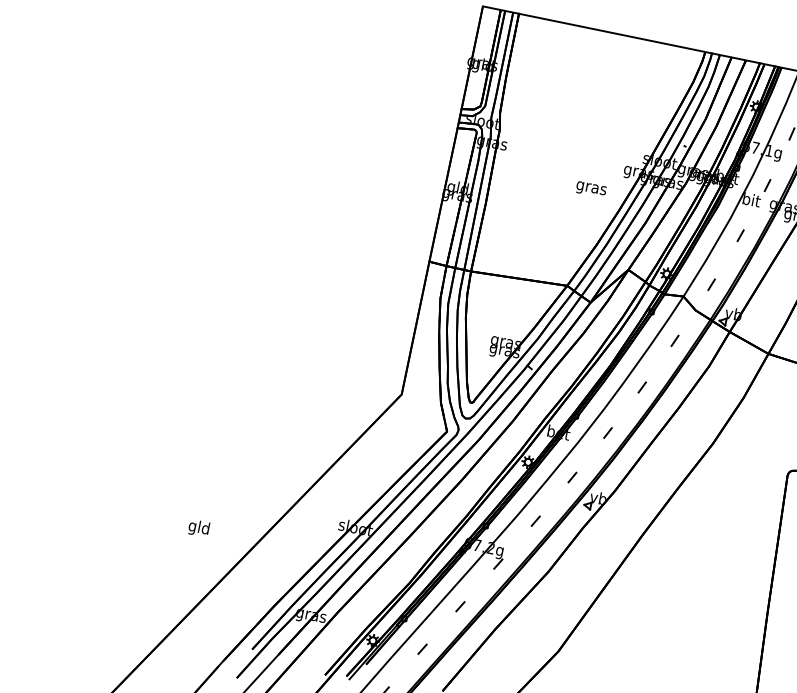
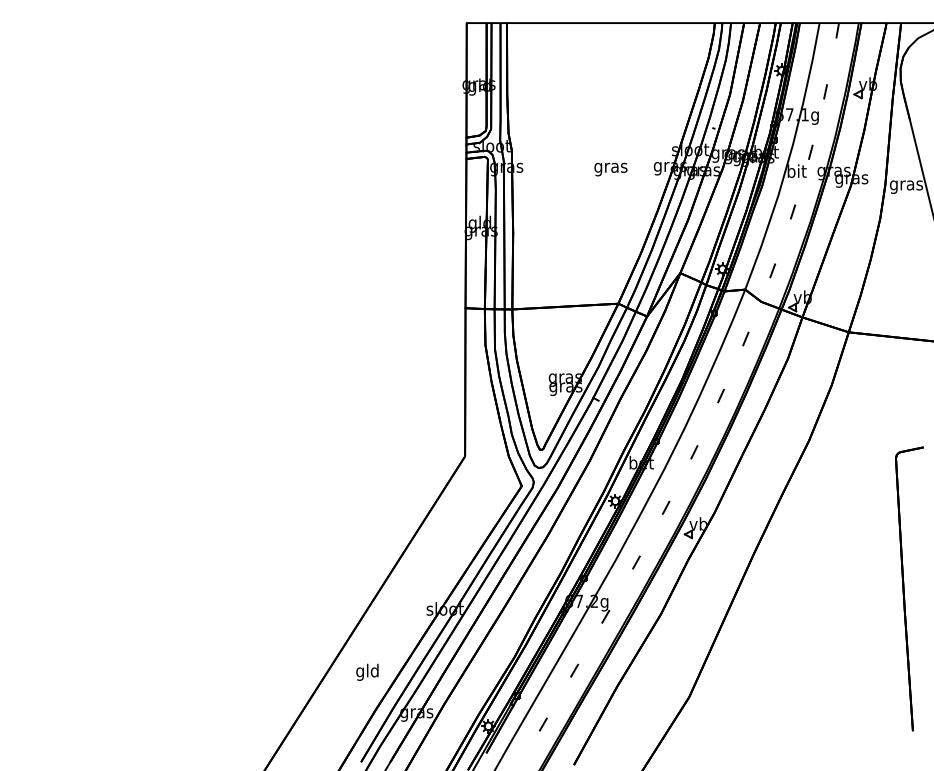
text: (590, 189) -> (610, 169), moved
text: (199, 527) -> (367, 671), moved

